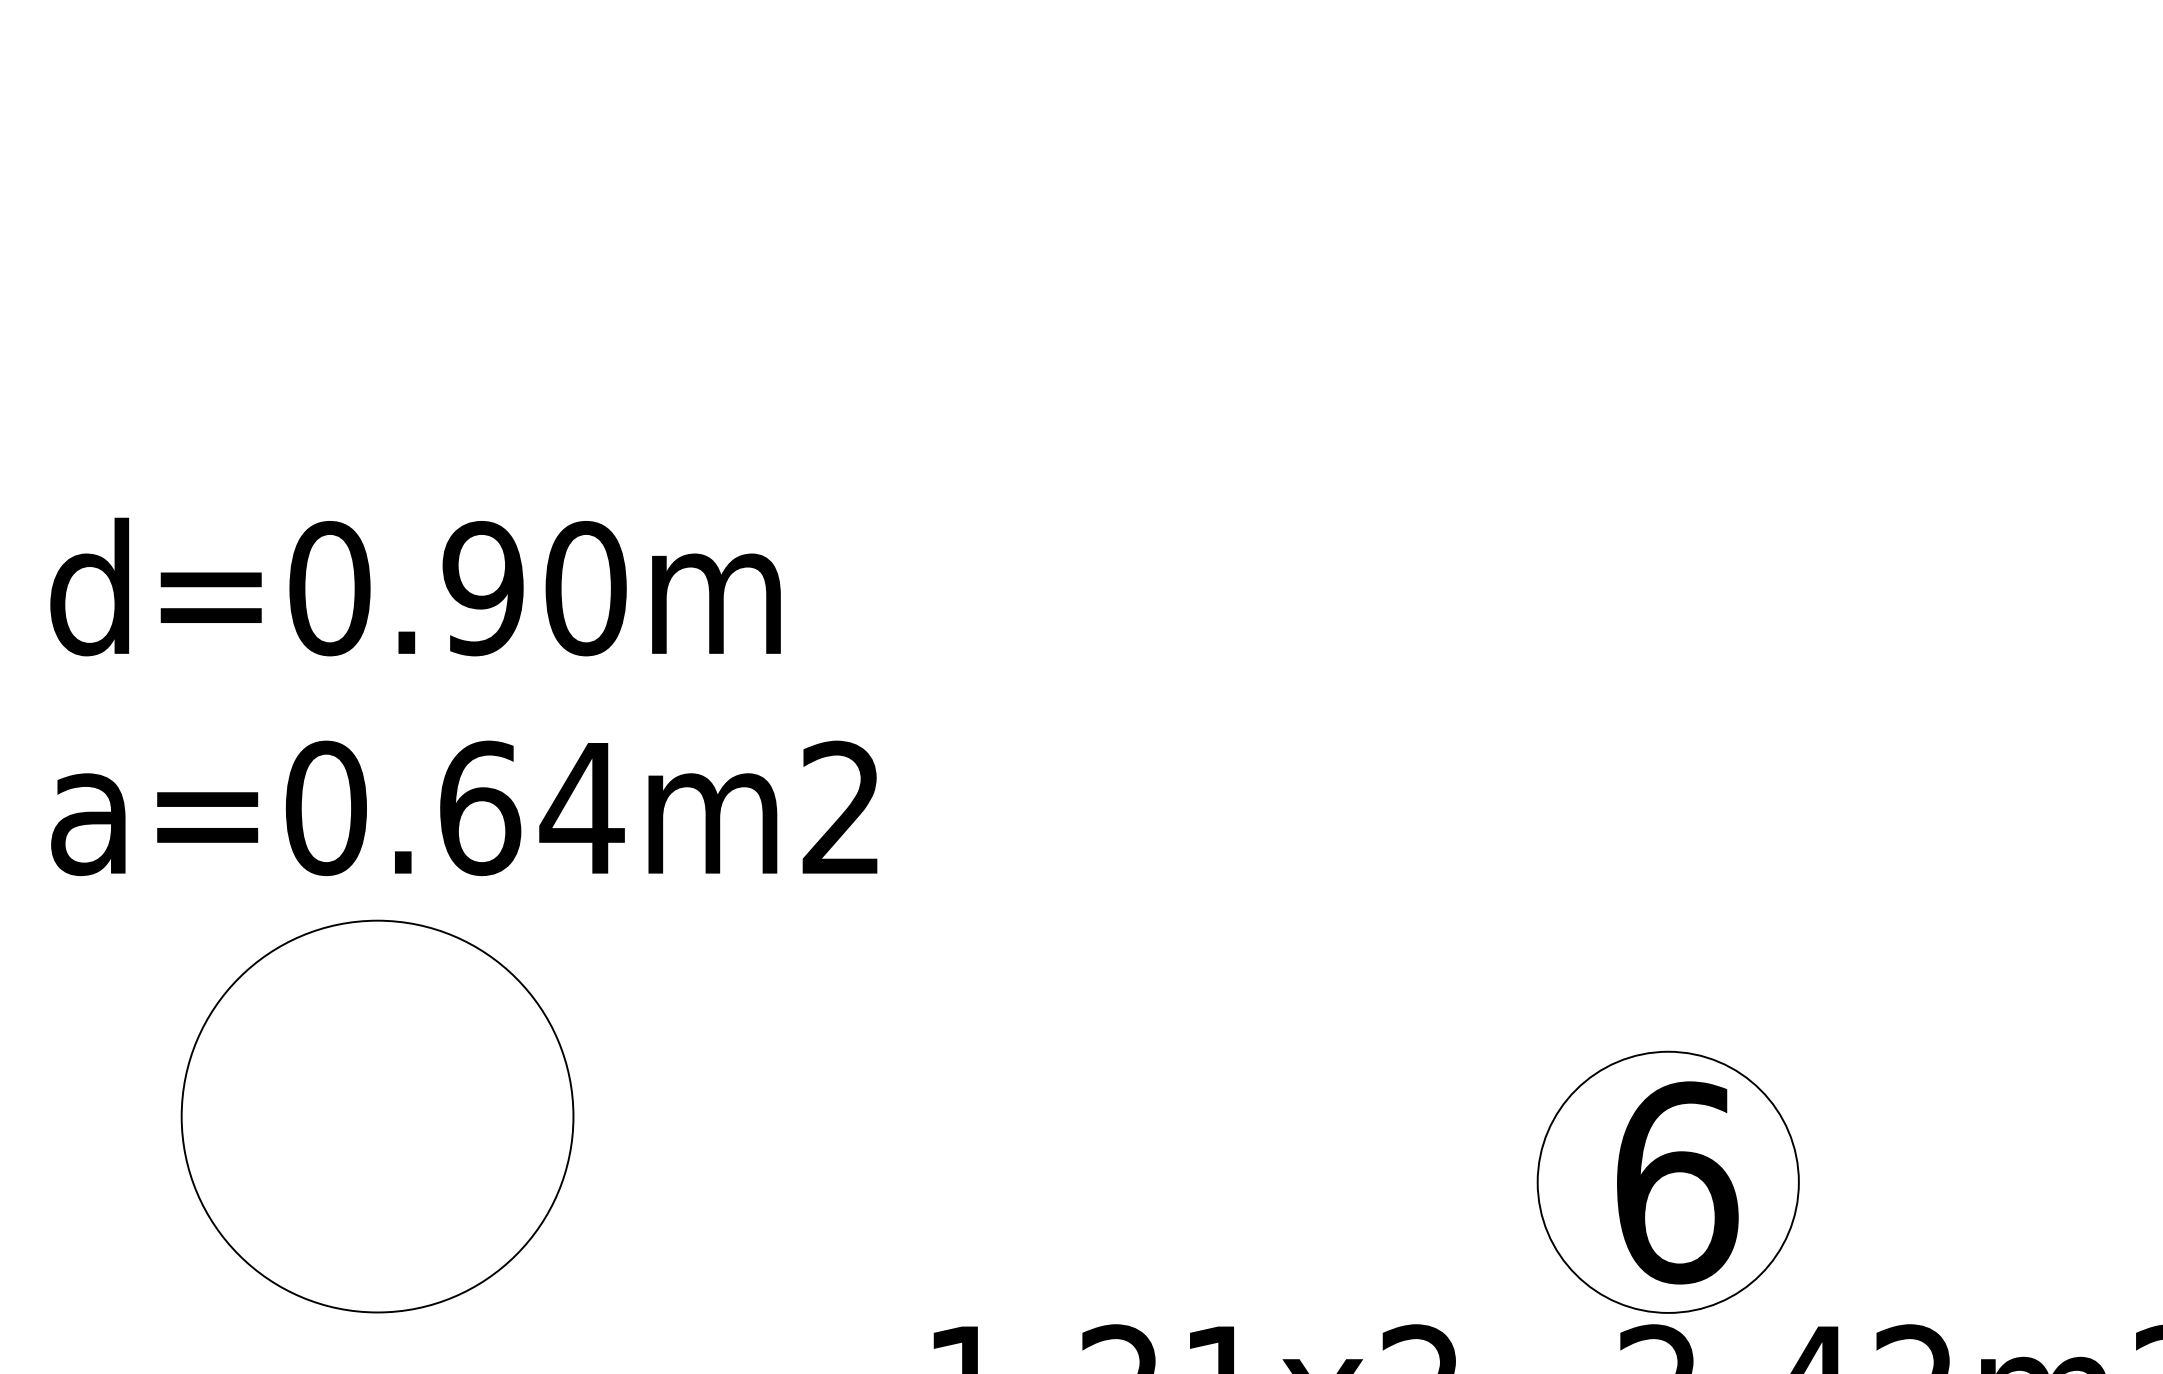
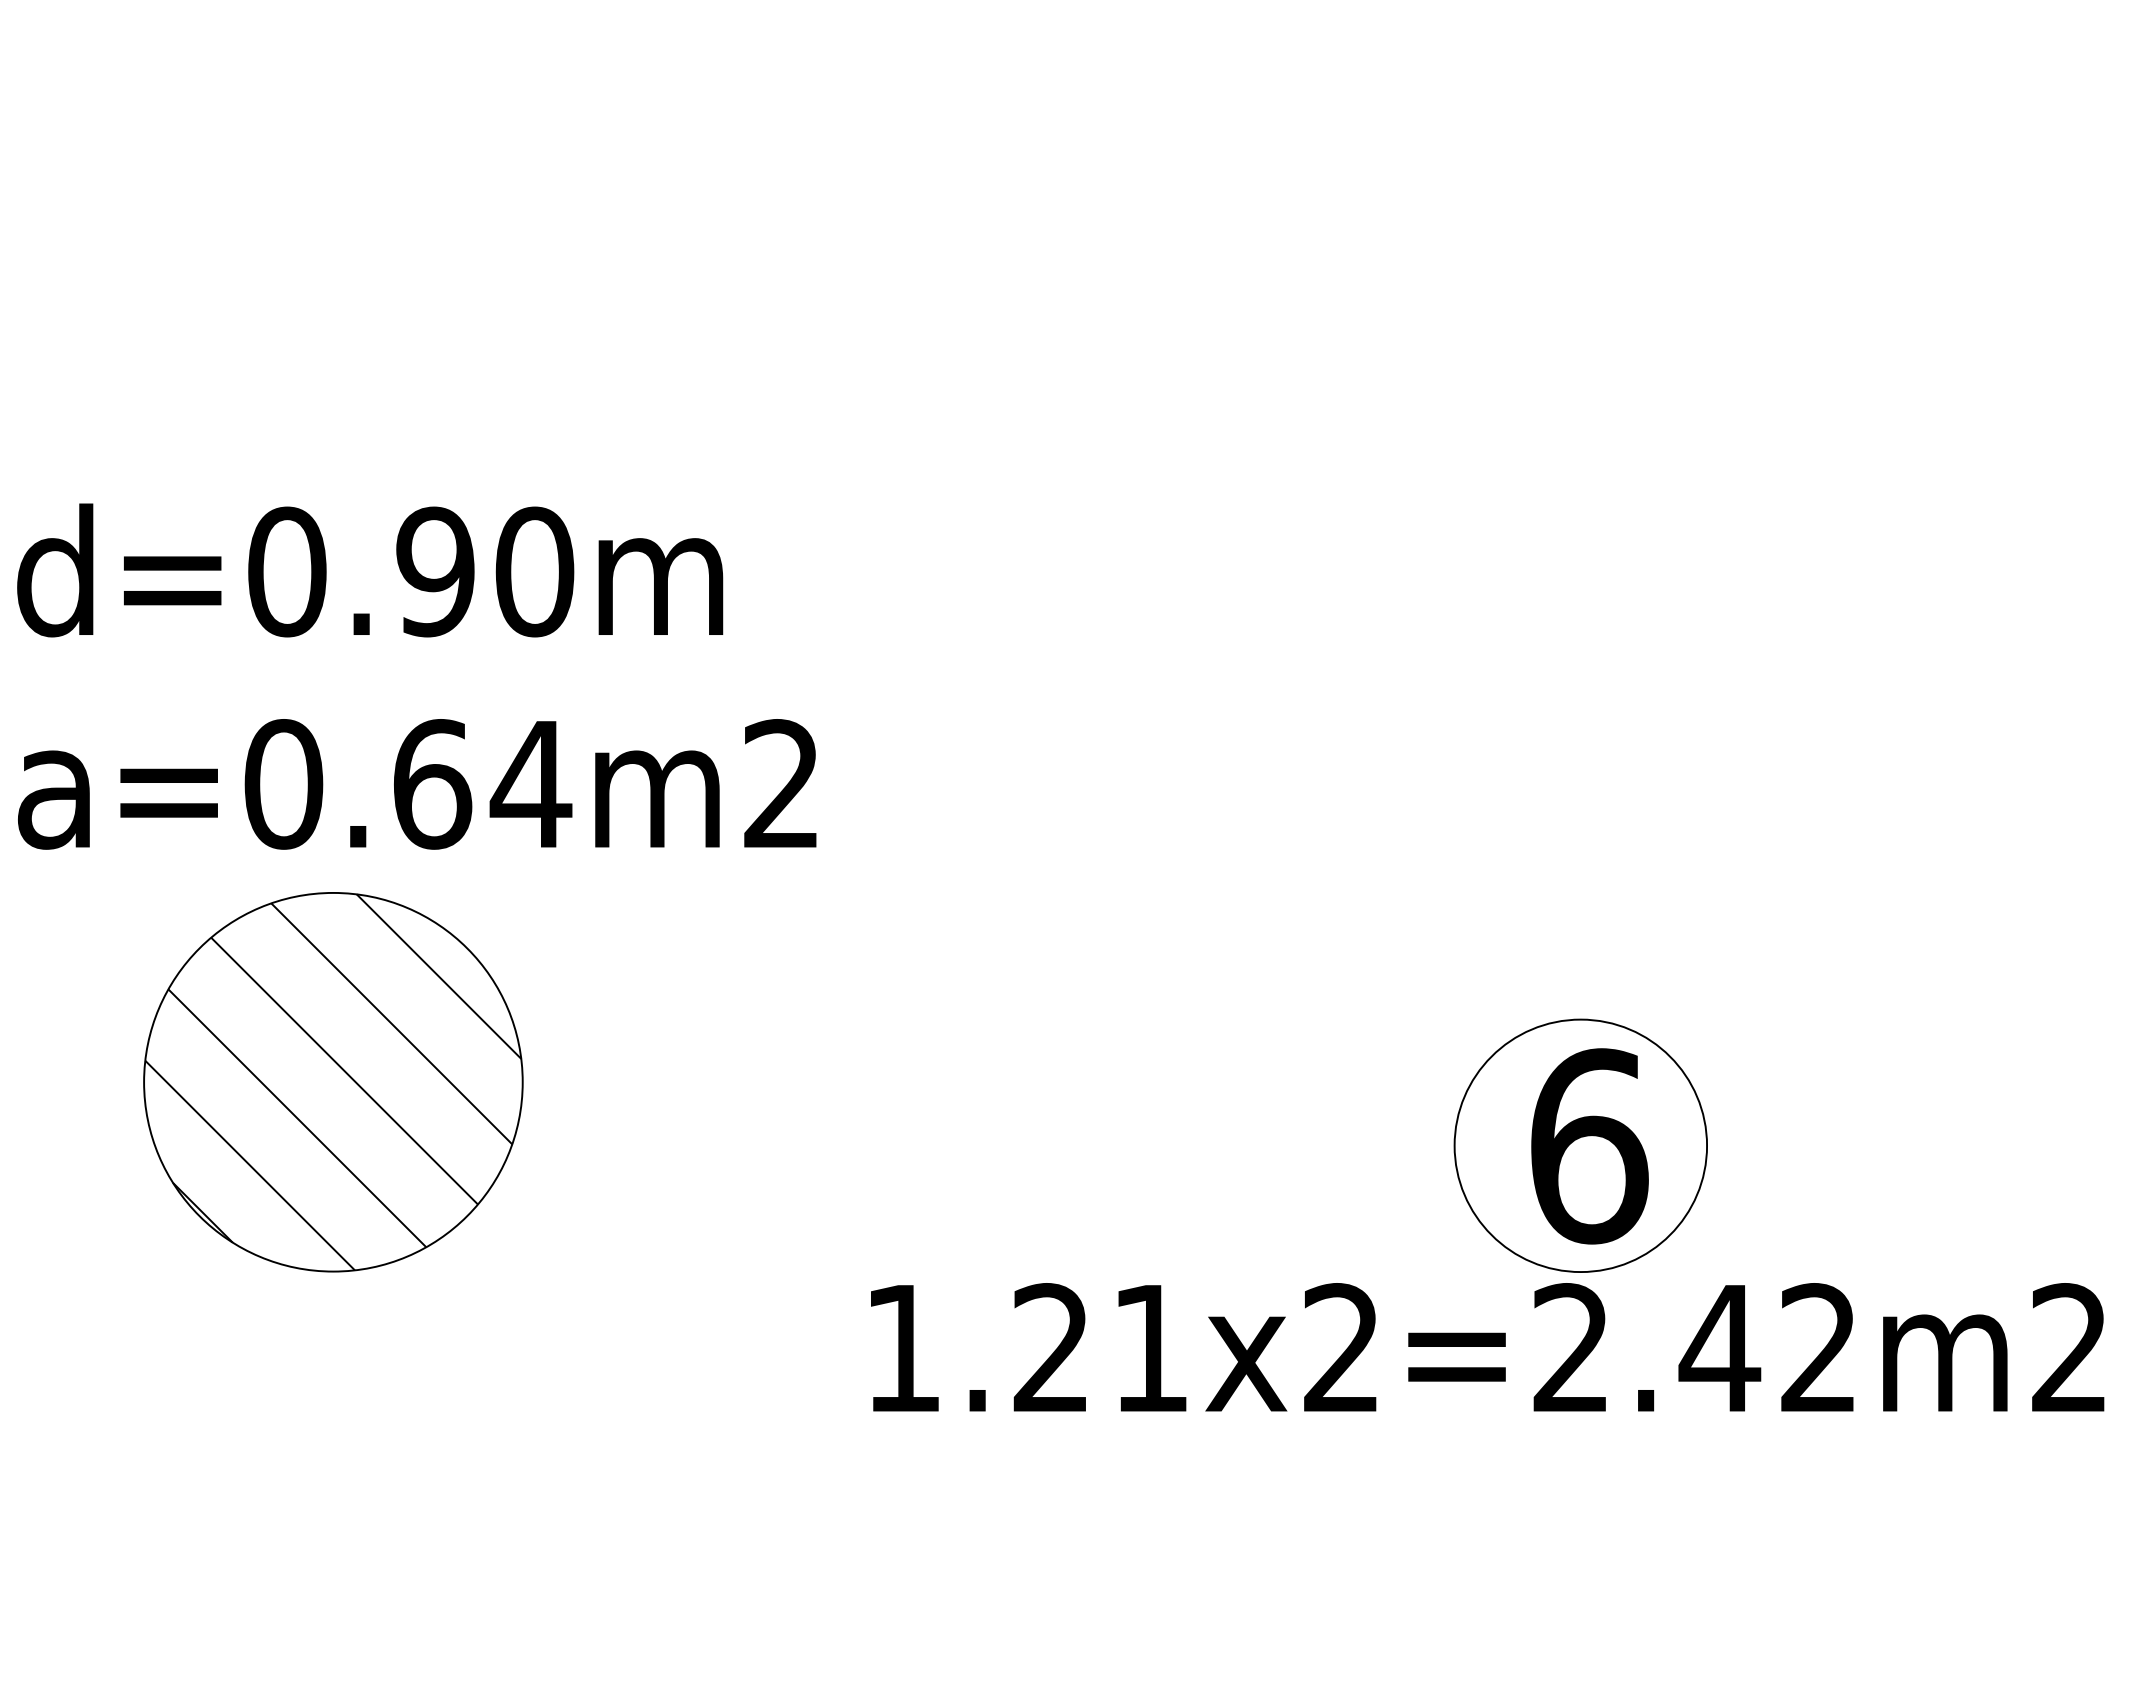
hatch: (377, 1116) -> (333, 1082), added

